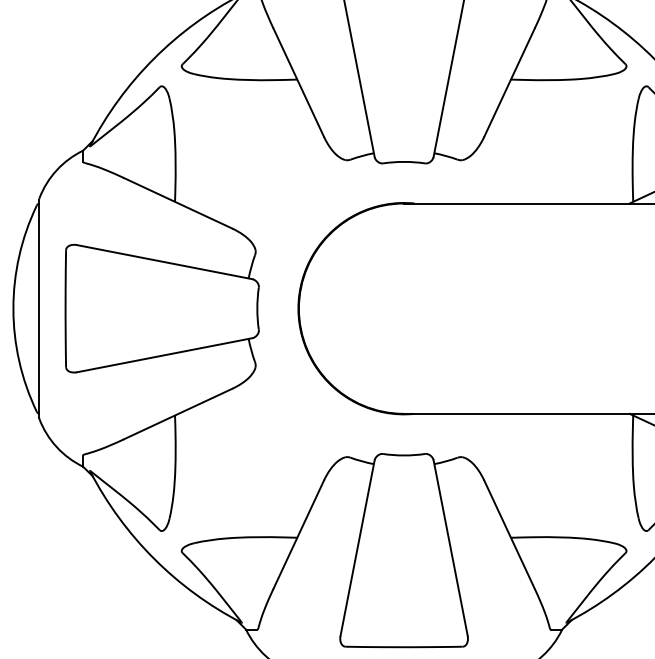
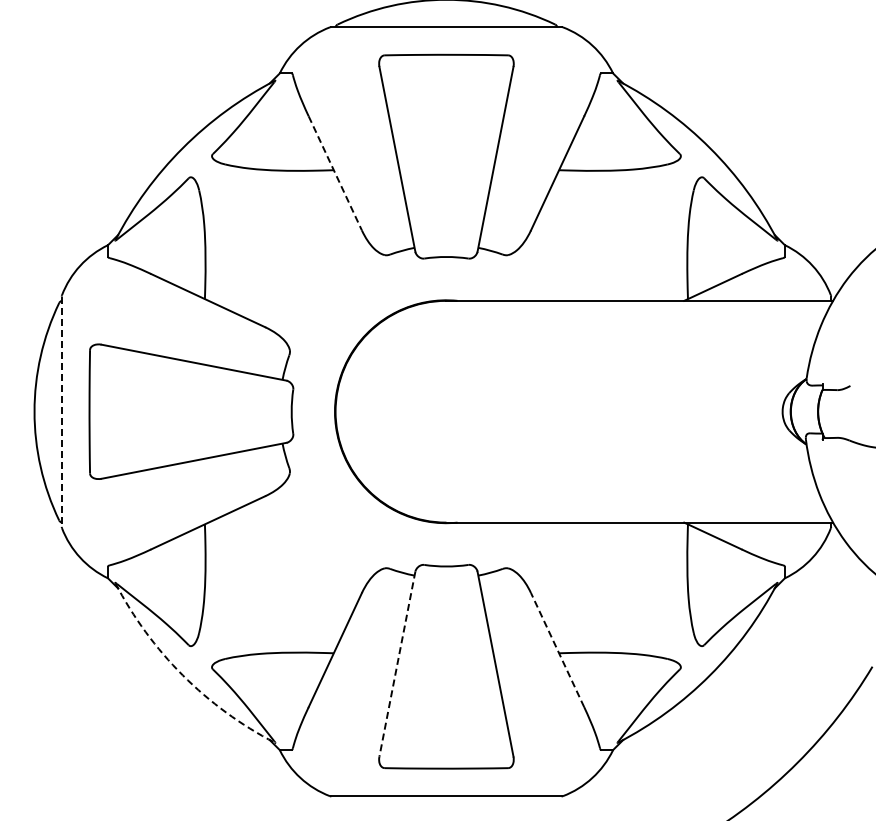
line: (298, 82) -> (335, 173), solid -> dashed
line: (38, 309) -> (61, 412), solid -> dashed
line: (509, 535) -> (557, 650), solid -> dashed
line: (357, 548) -> (397, 664), solid -> dashed
arc: (153, 558) -> (182, 675), solid -> dashed

